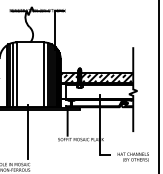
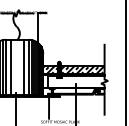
line: (22, 74) -> (10, 66), added
line: (38, 74) -> (24, 66), added

